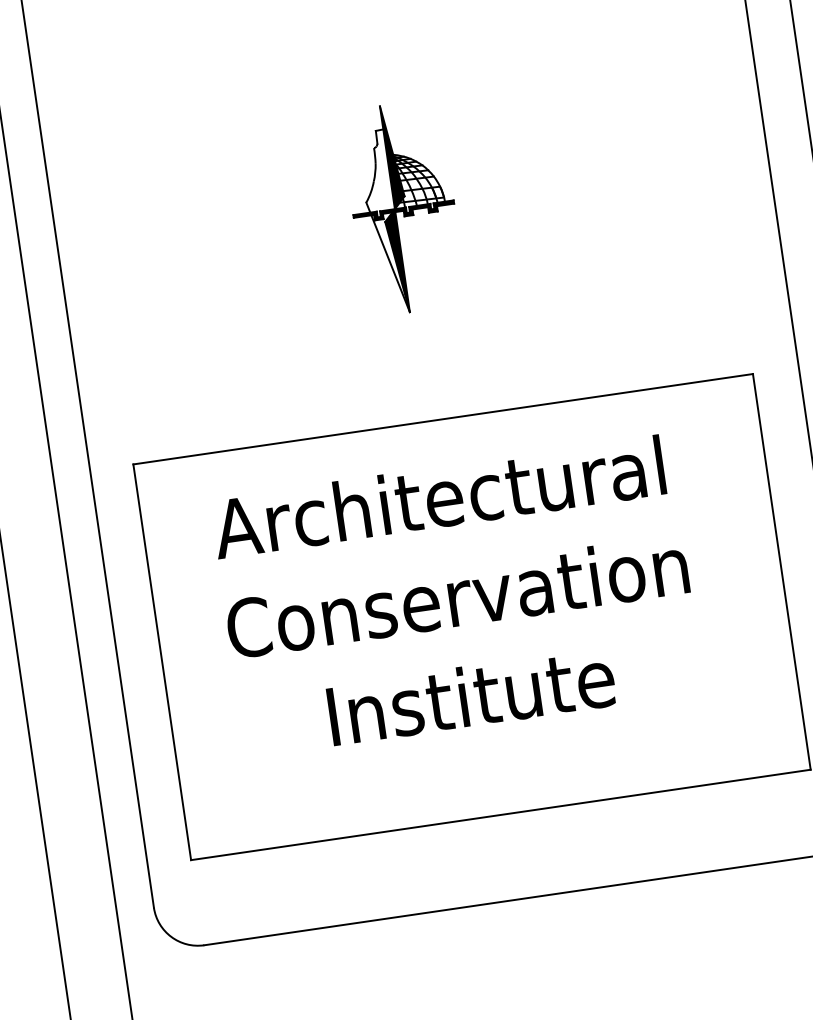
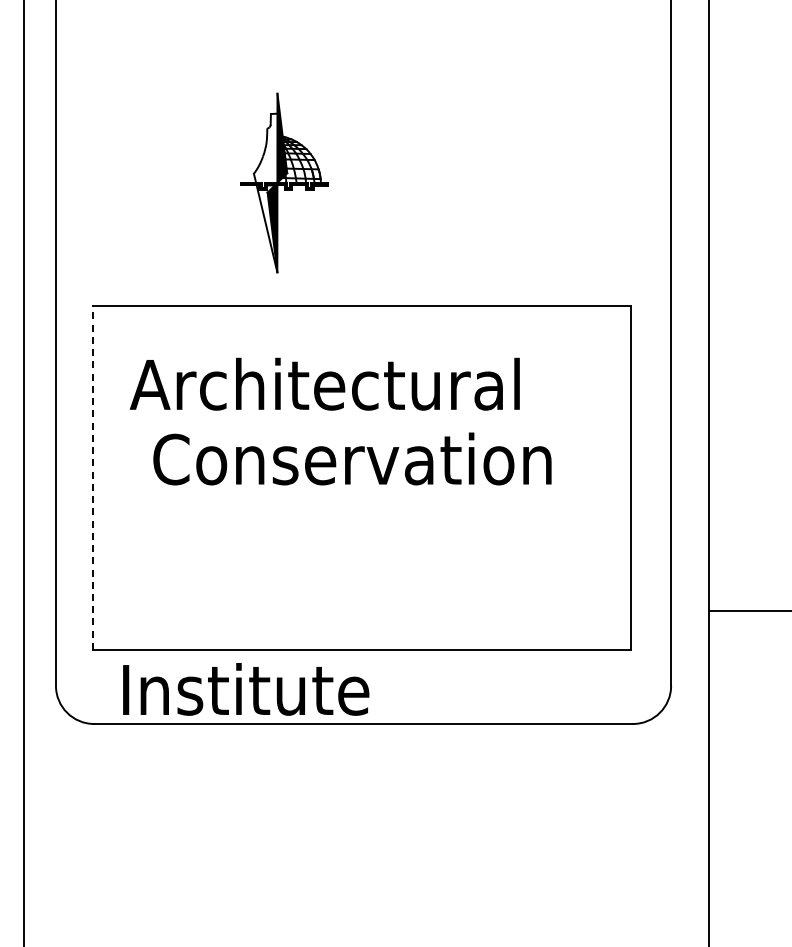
part: (402, 207) -> (284, 182), moved
text: (438, 496) -> (324, 383), moved
line: (162, 662) -> (93, 478), solid -> dashed
text: (471, 696) -> (246, 689), moved

